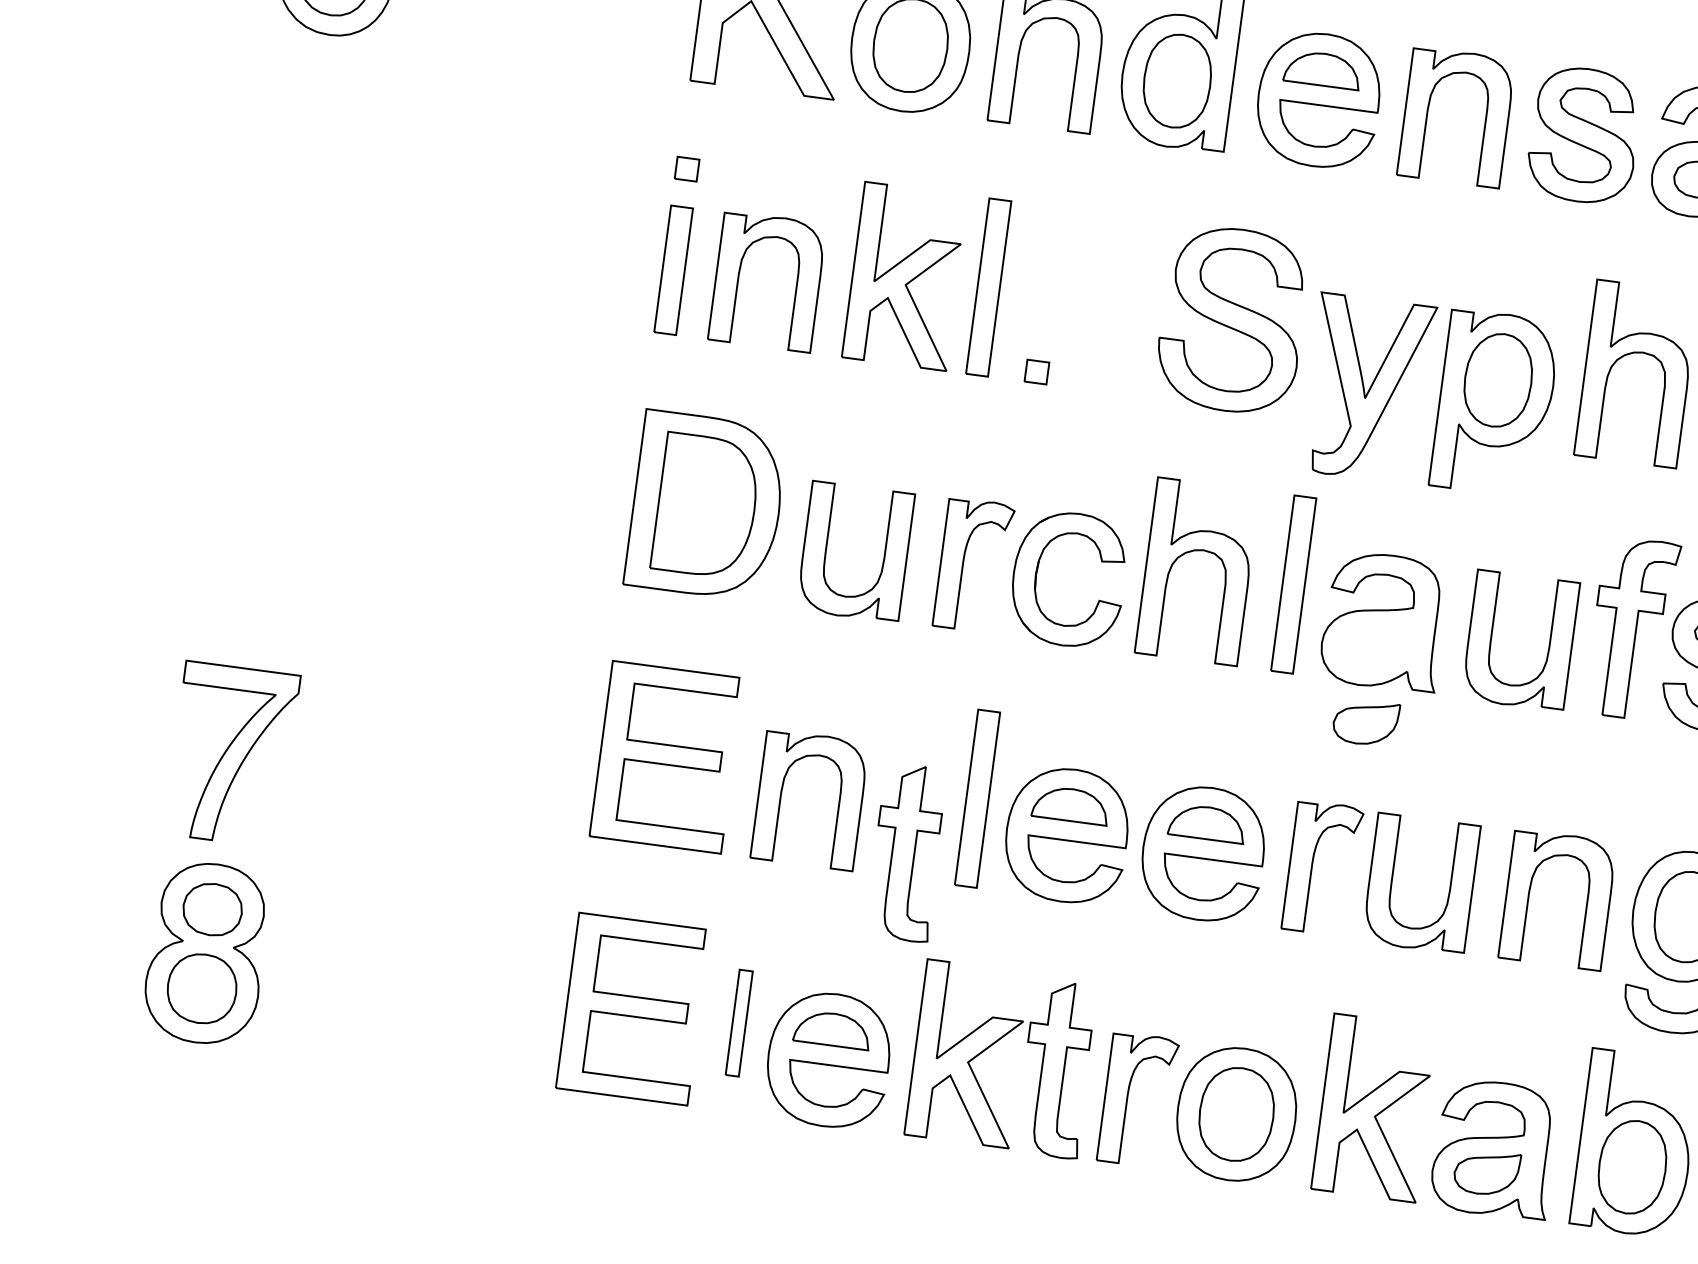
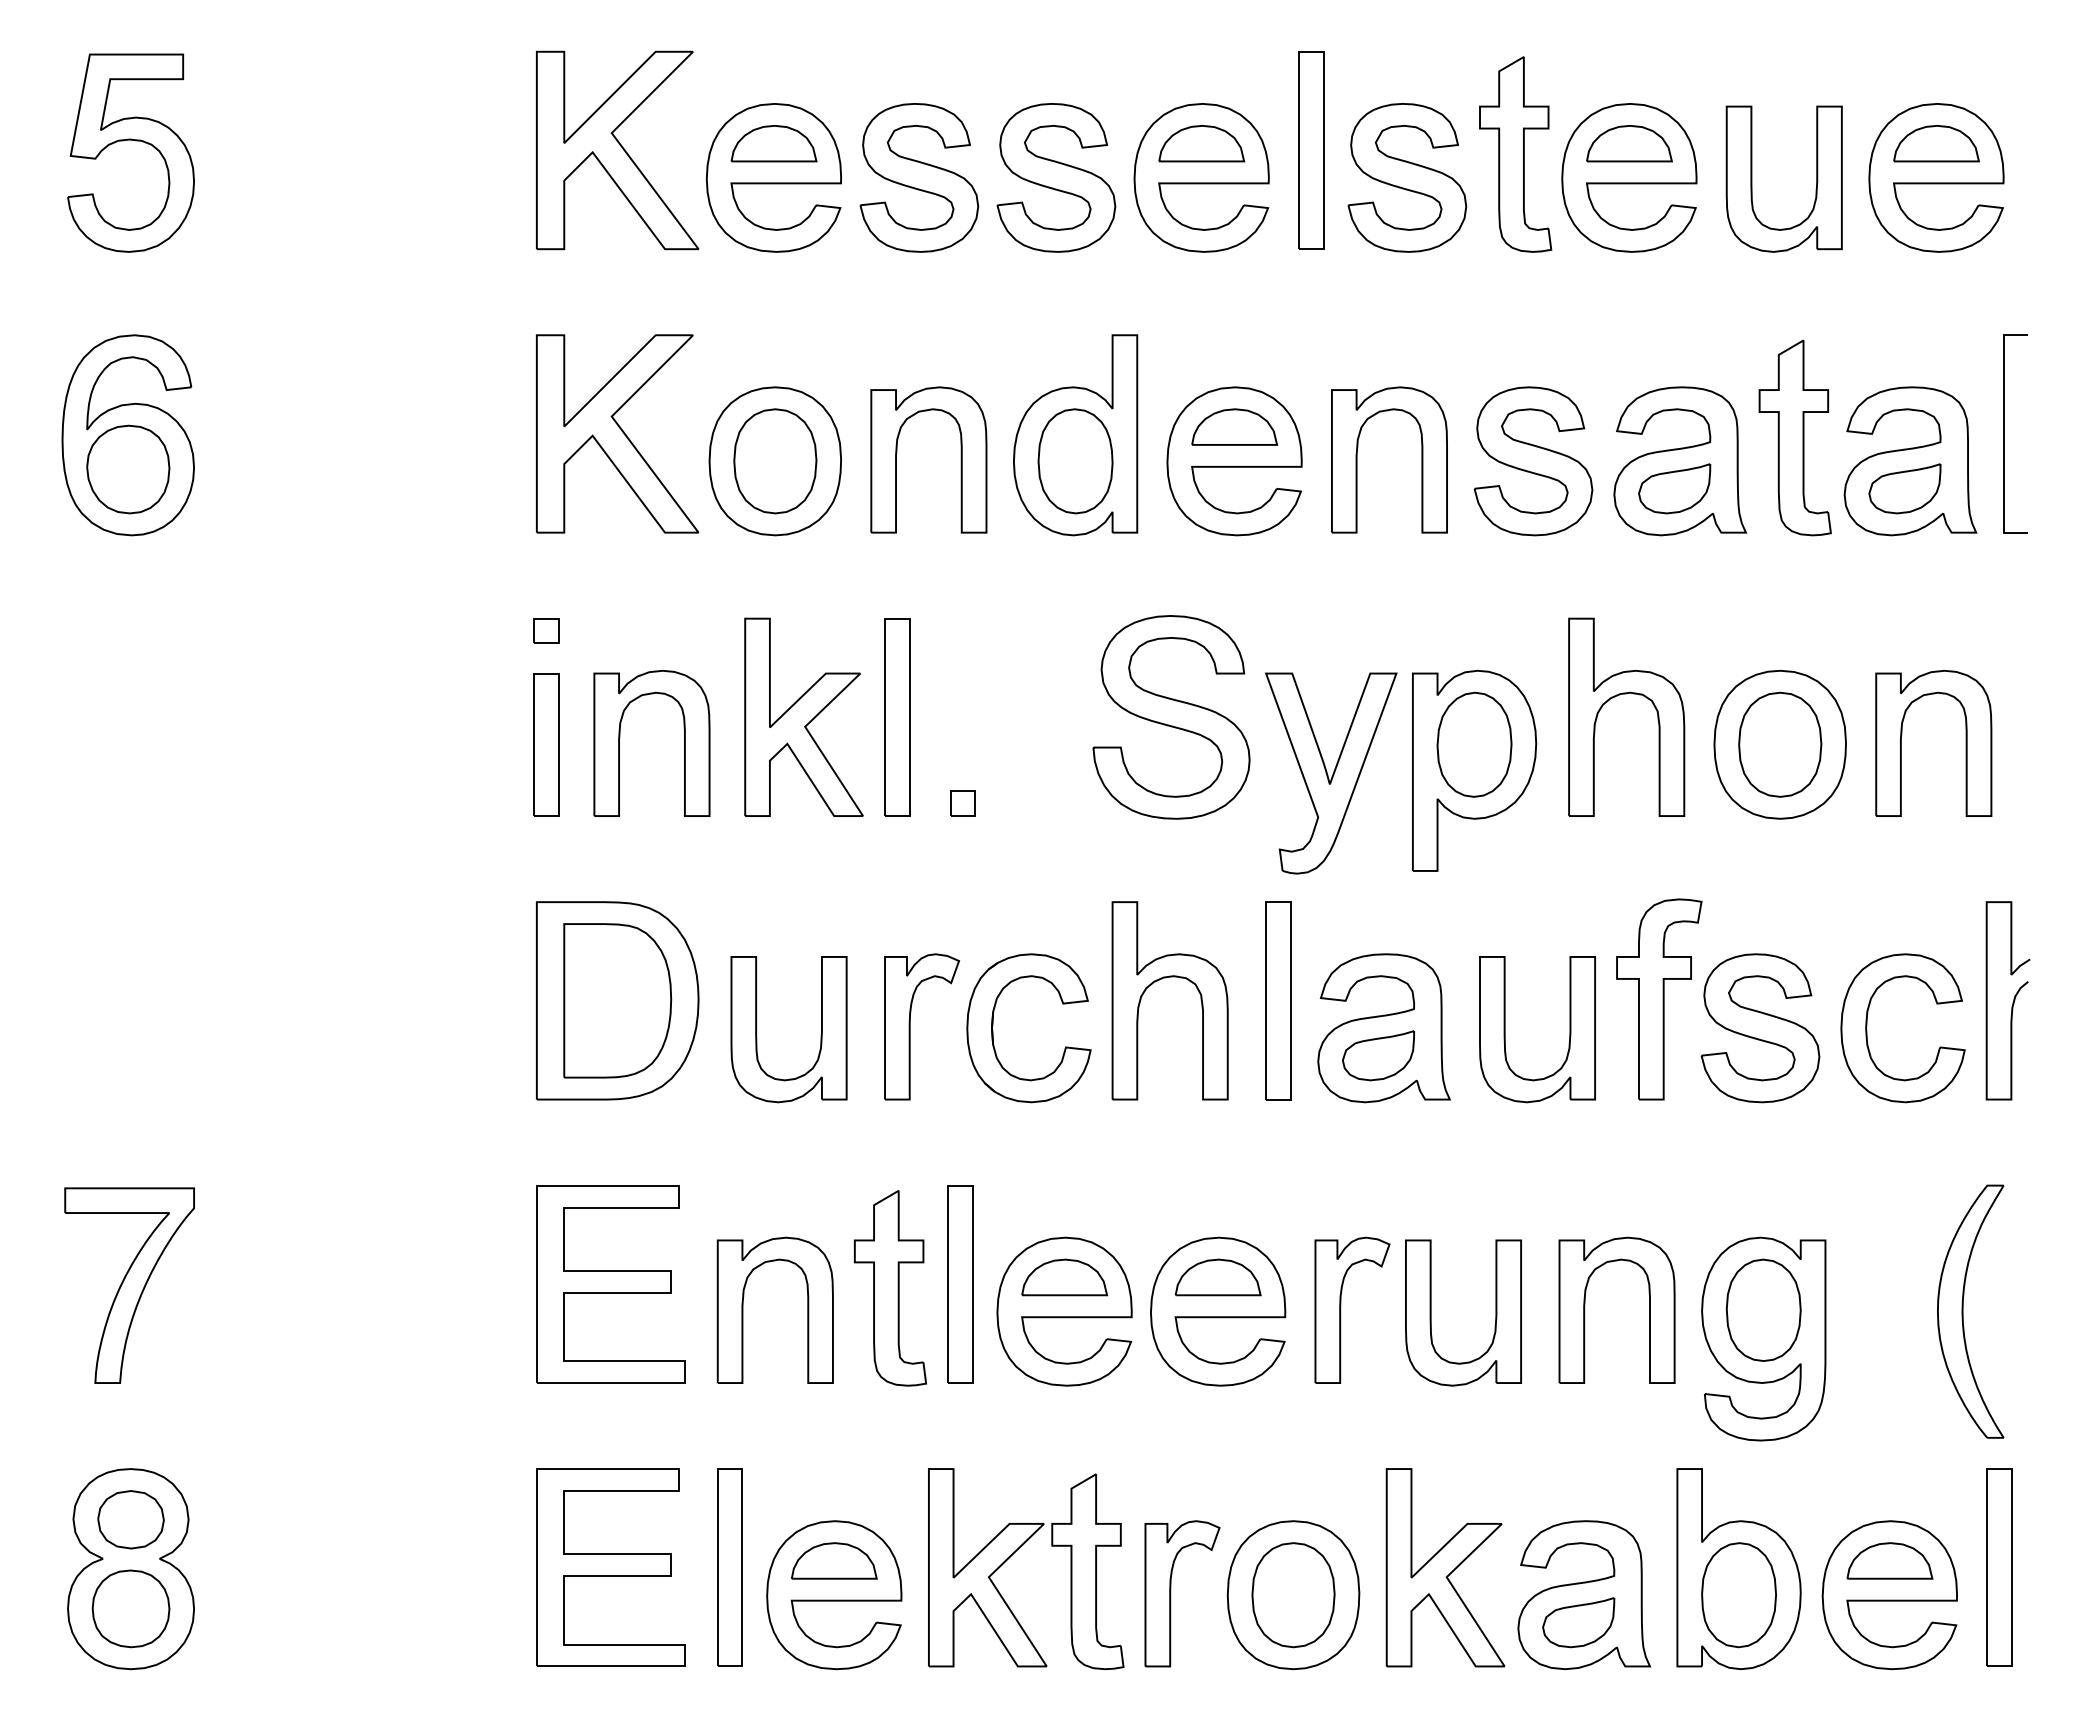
part: (1365, 722) -> (1378, 1055), moved
part: (231, 754) -> (129, 1285), moved
part: (907, 852) -> (890, 1288), moved
part: (738, 1023) -> (729, 1567), size x1.67

